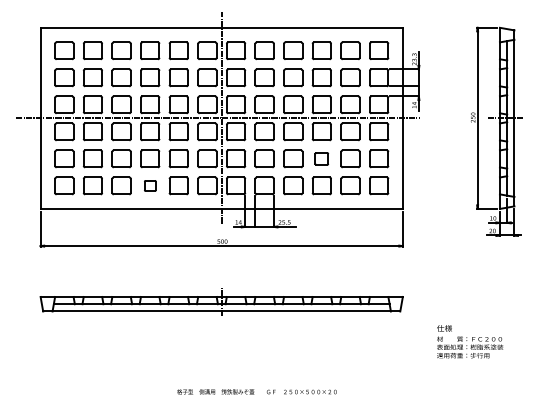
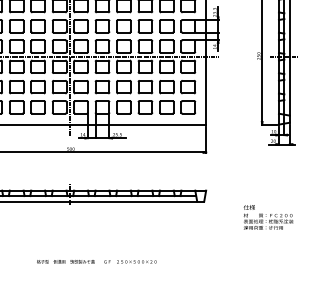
part: (321, 158) -> (145, 86), size x1.43
part: (150, 185) -> (16, 107), size x1.67
text: (470, 341) -> (268, 217), moved

